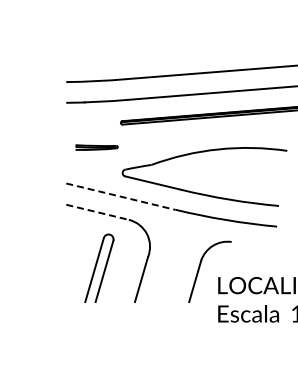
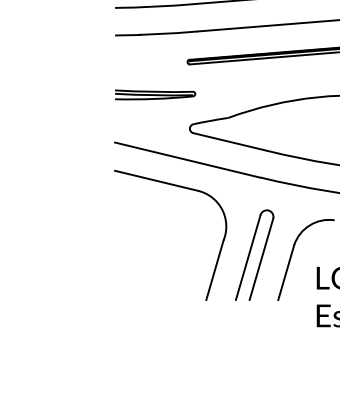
part: (96, 147) -> (155, 94), size x1.43
line: (121, 196) -> (188, 159), dashed -> solid
line: (98, 212) -> (157, 181), dashed -> solid
part: (99, 267) -> (254, 254), moved

